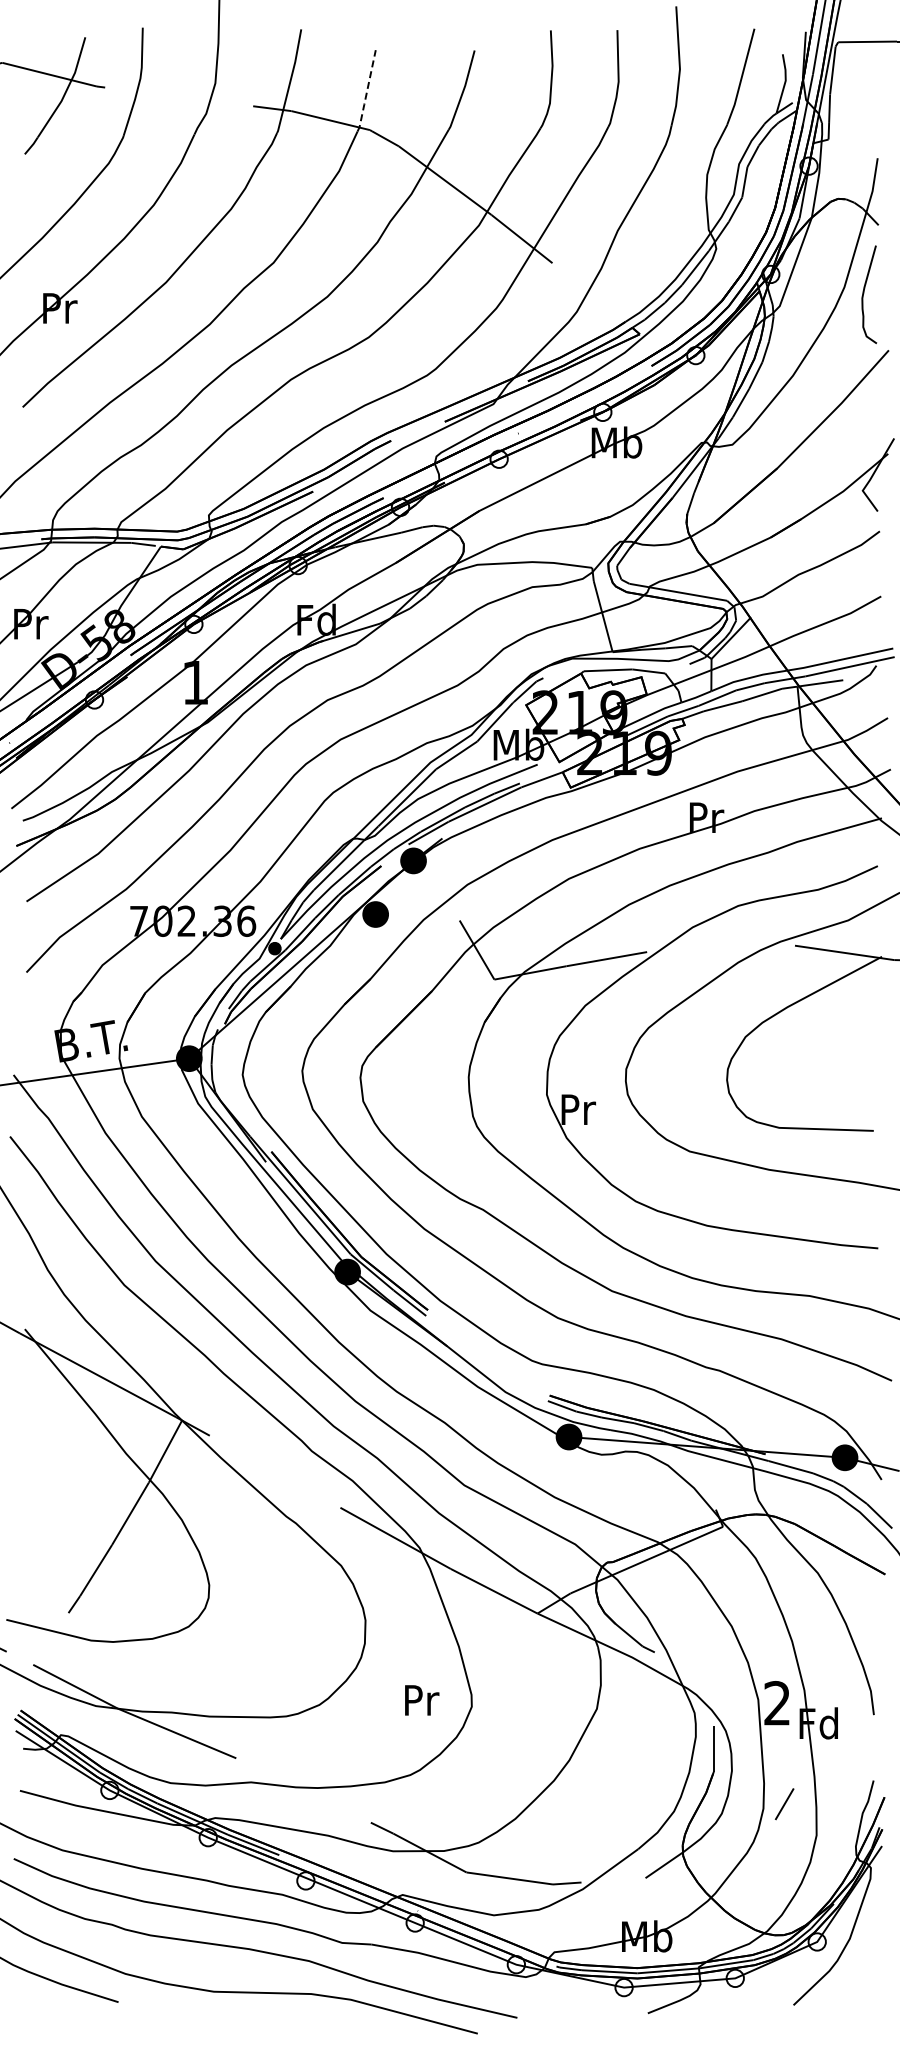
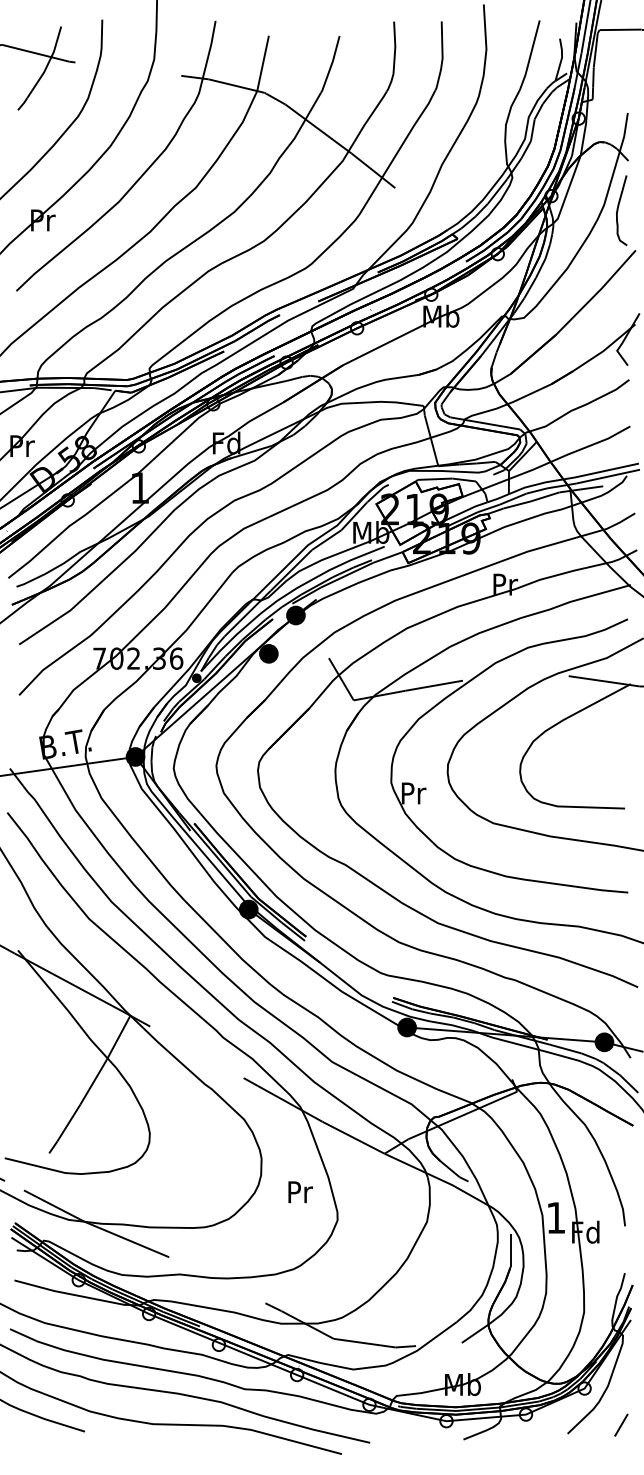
line: (366, 92) -> (262, 66), dashed -> solid
text: (422, 1700) -> (300, 1192), moved
text: (776, 1703) -> (555, 1218), 2 -> 1
line: (784, 1804) -> (621, 1425), moved

